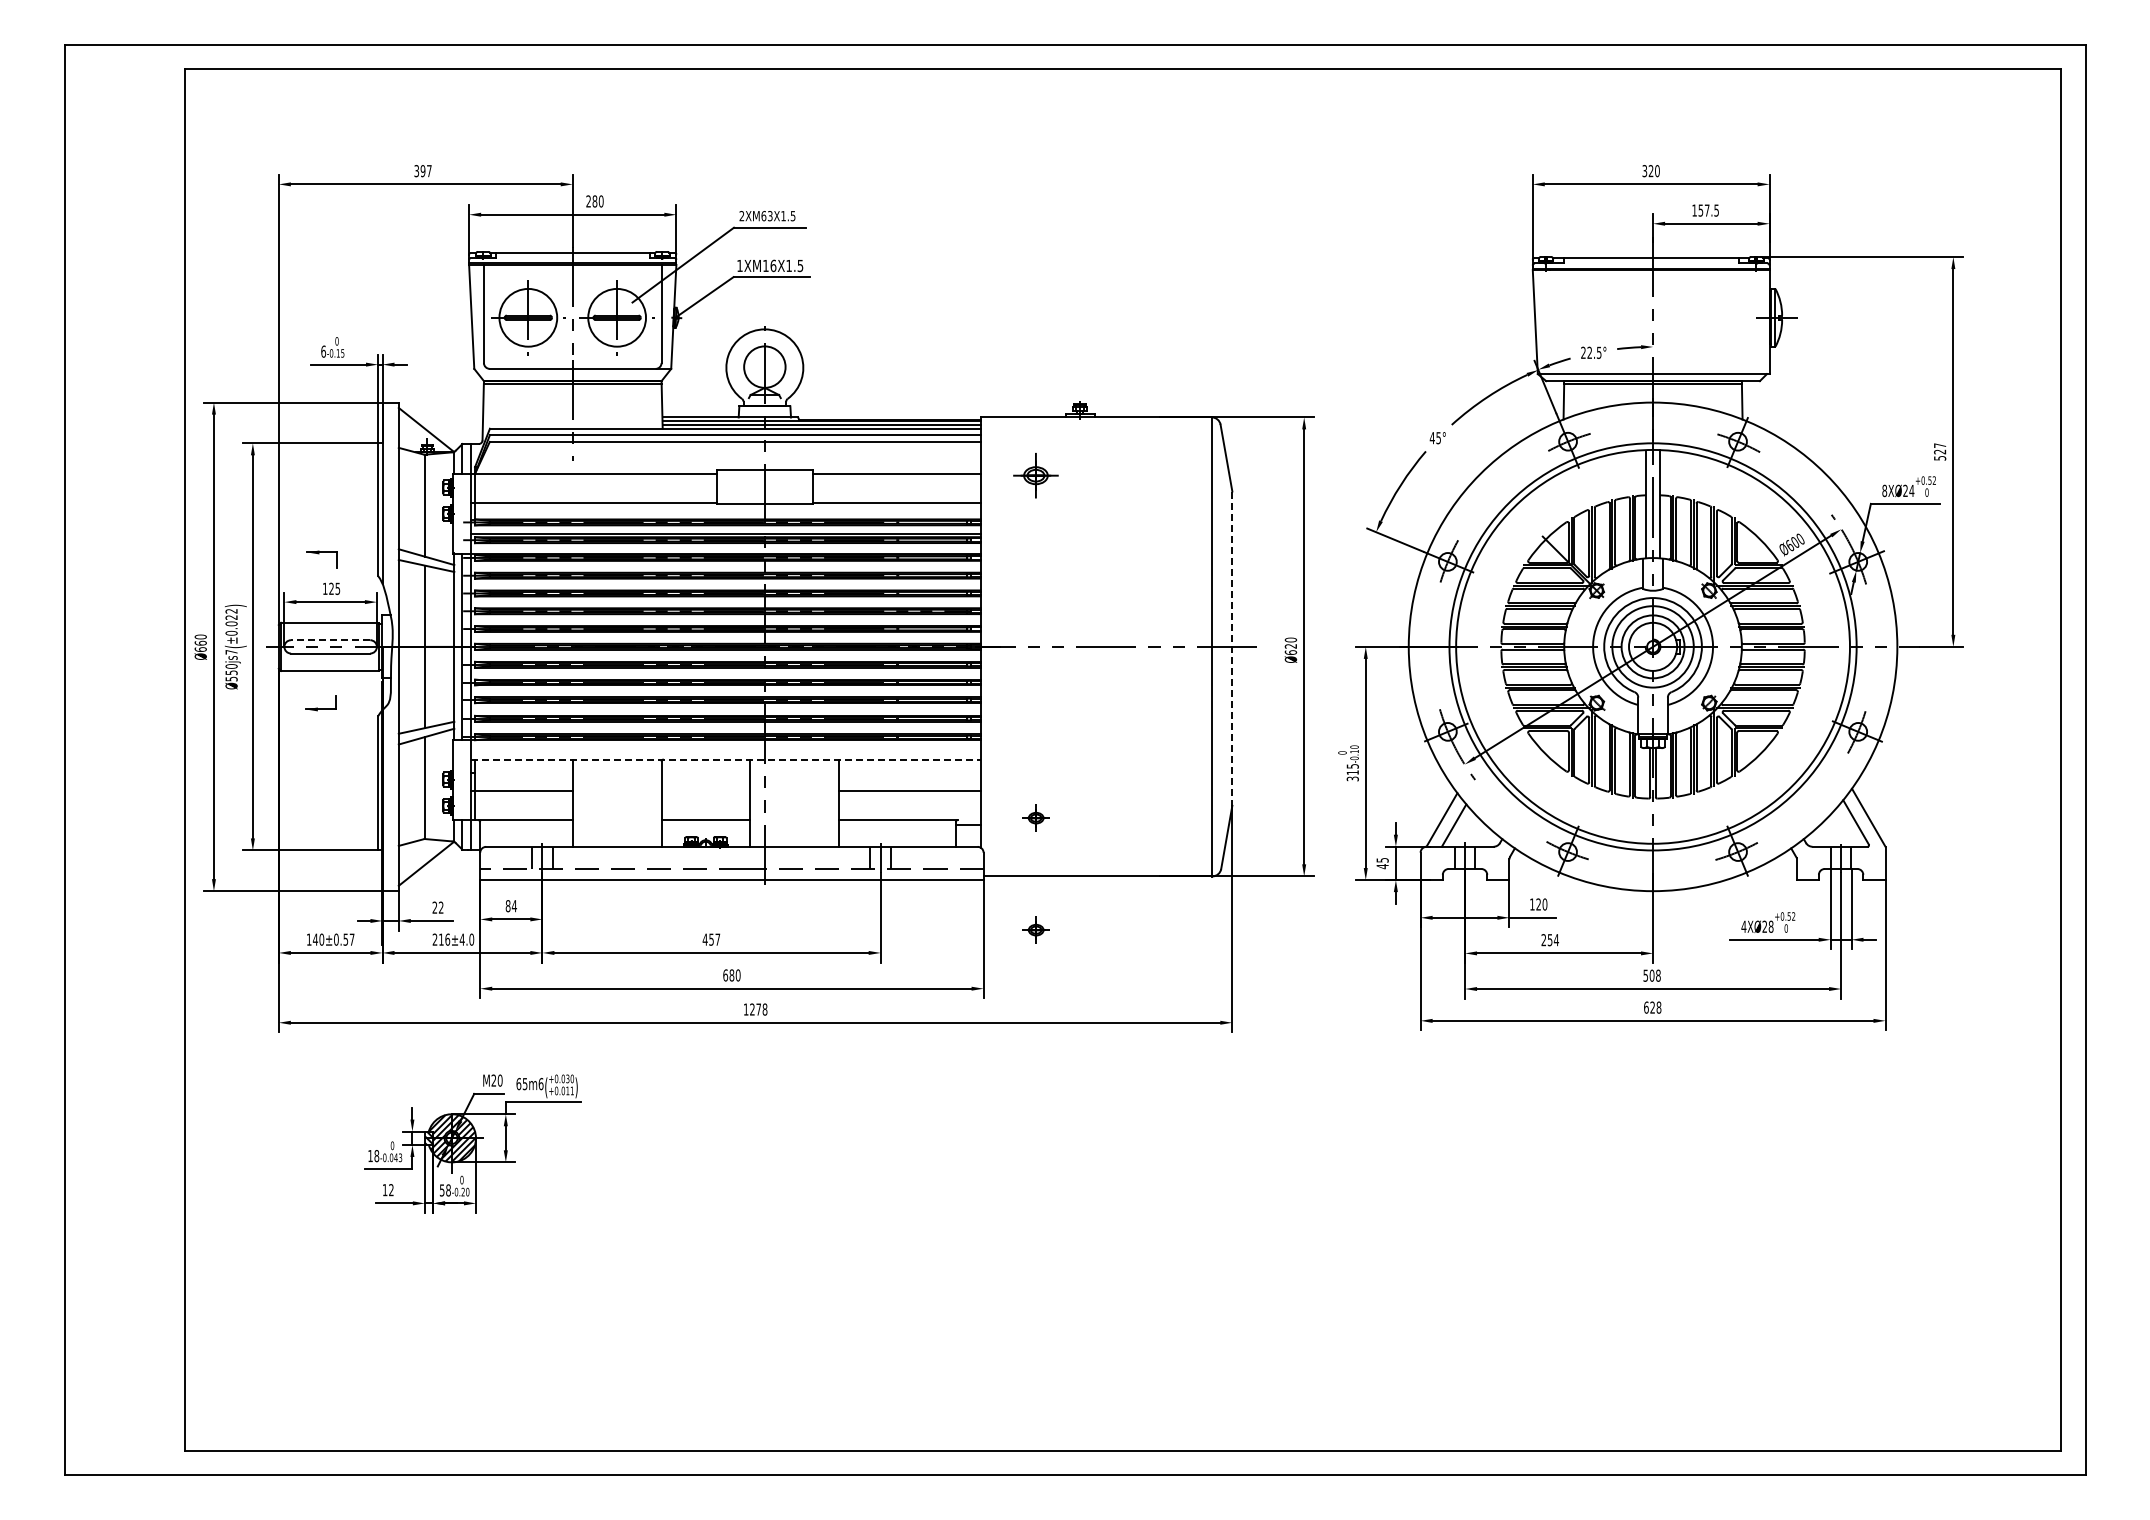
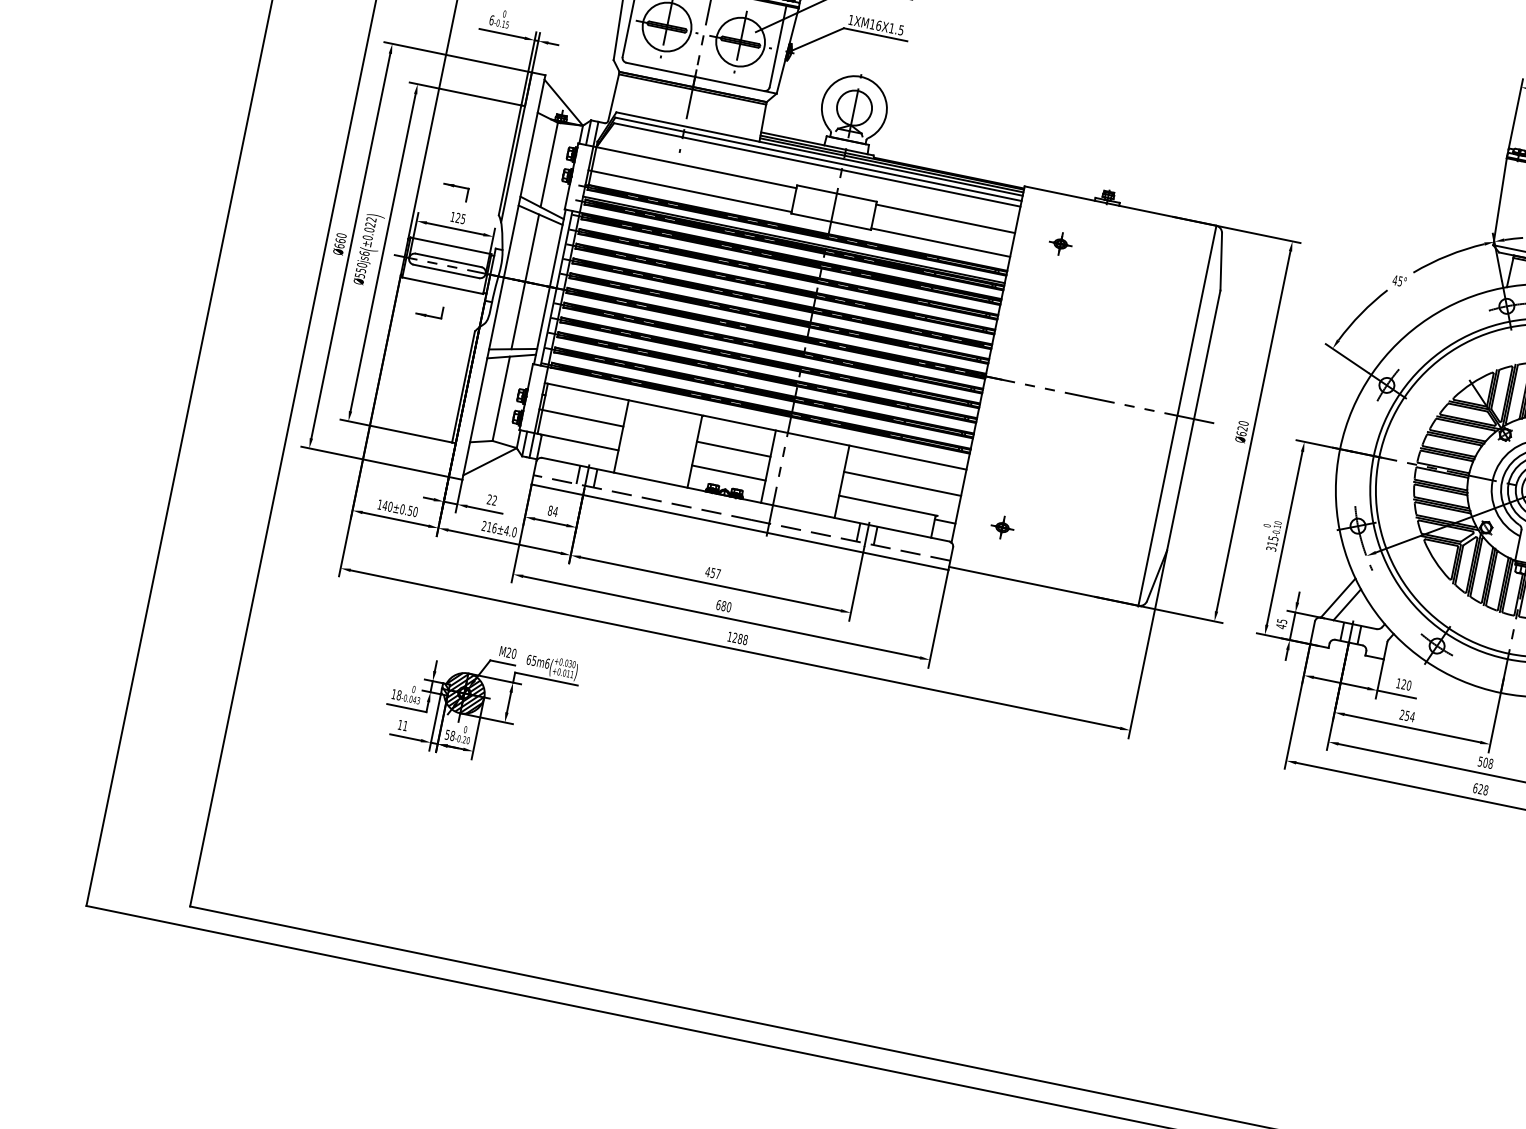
part: (1036, 475) -> (1061, 243), size x0.62
line: (330, 640) -> (448, 260), dashed -> solid
line: (1232, 649) -> (1193, 421), dashed -> solid
text: (231, 651) -> (364, 252), js7 -> js6
line: (726, 759) -> (756, 426), dashed -> solid
line: (705, 791) -> (733, 449), added
part: (1035, 929) -> (983, 619), removed
text: (351, 939) -> (415, 511), ±0.57 -> ±0.50
text: (758, 1009) -> (740, 638), 1278 -> 1288
text: (391, 1189) -> (405, 725), 12 -> 11

